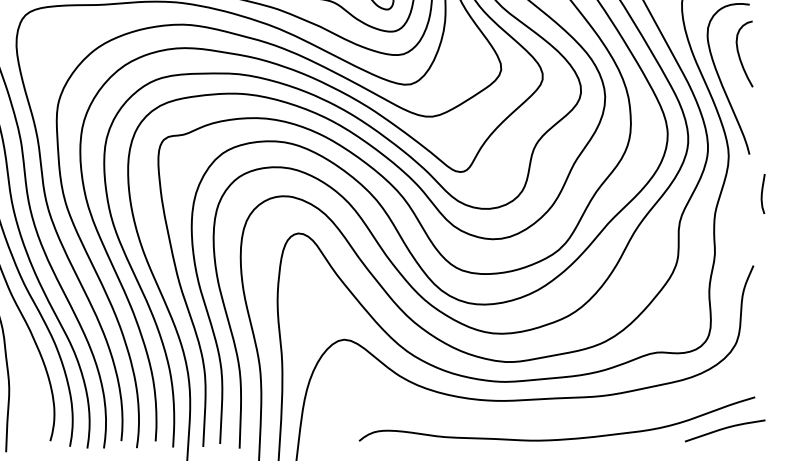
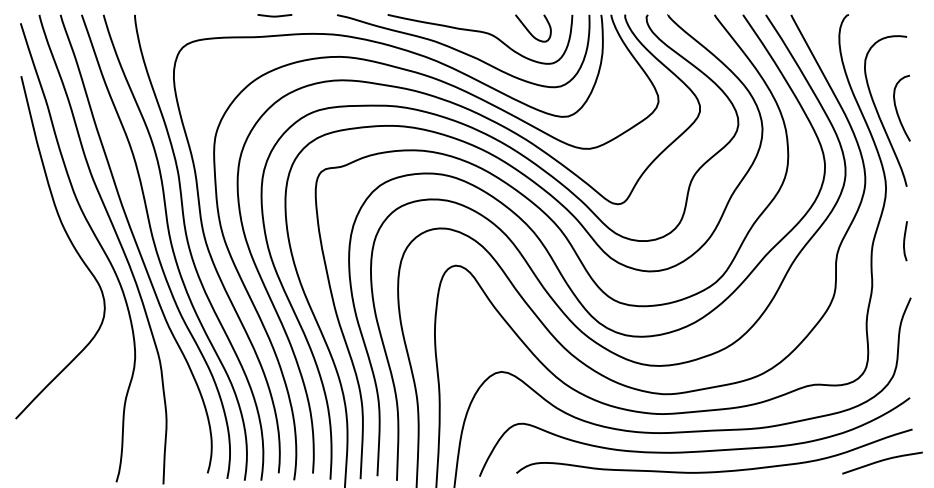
curve: (740, 55) -> (897, 109), moved
curve: (763, 193) -> (905, 240), moved
curve: (538, 418) -> (695, 450), added

